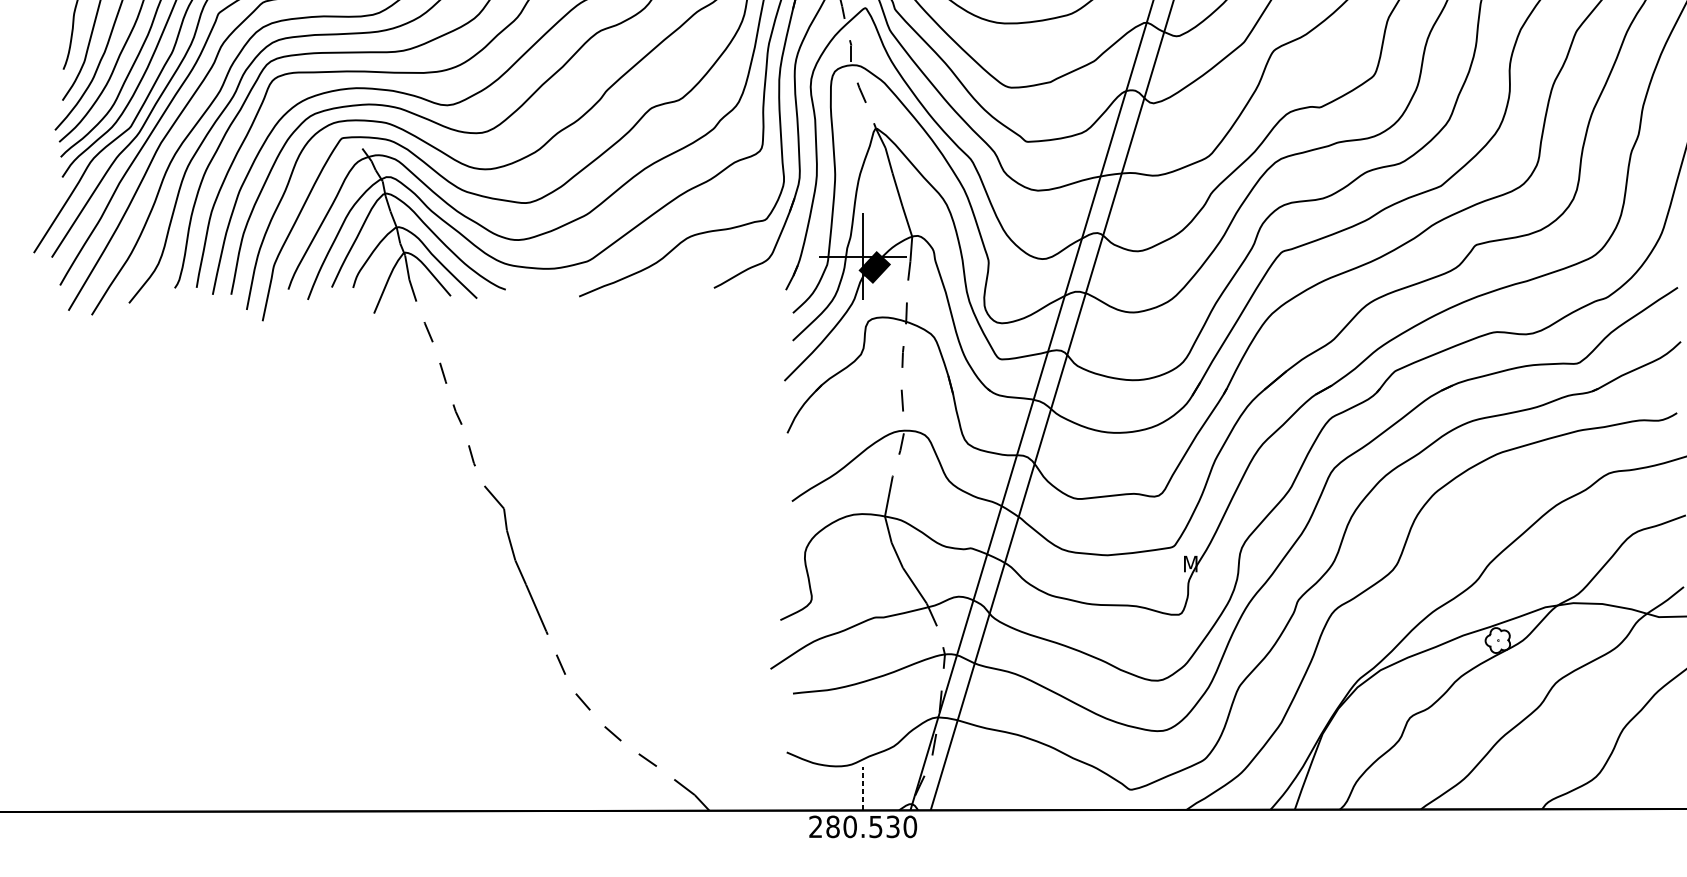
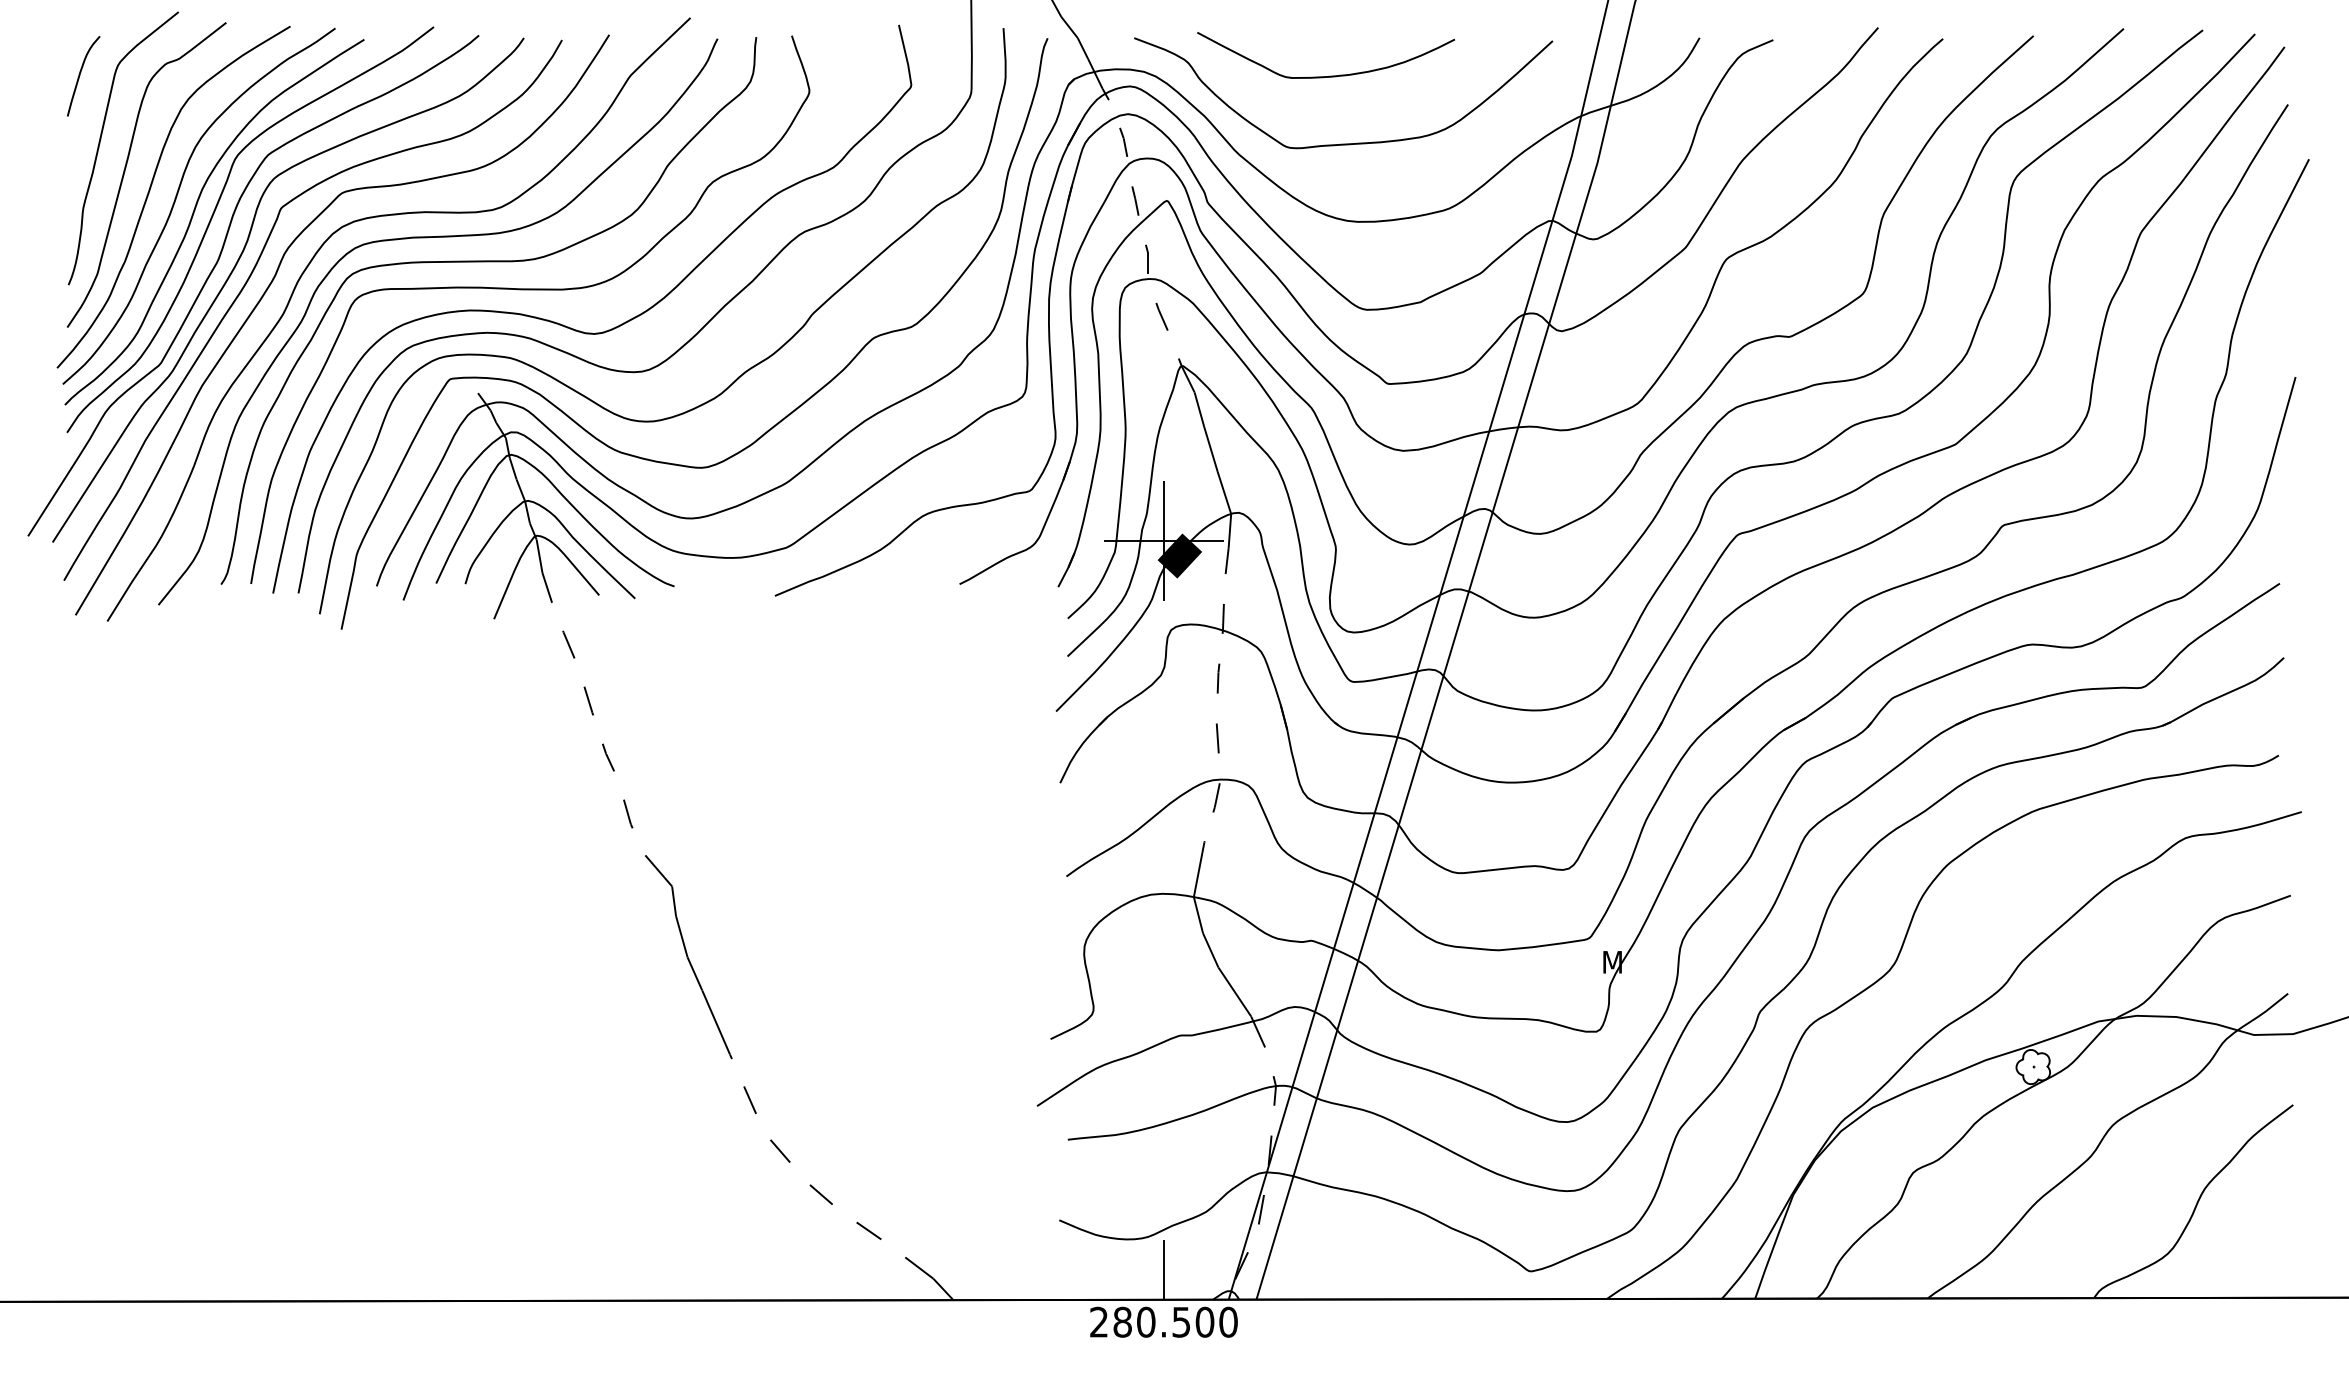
line: (862, 788) -> (1163, 1269), dashed -> solid
text: (892, 826) -> (1204, 1321), 280.530 -> 280.500

